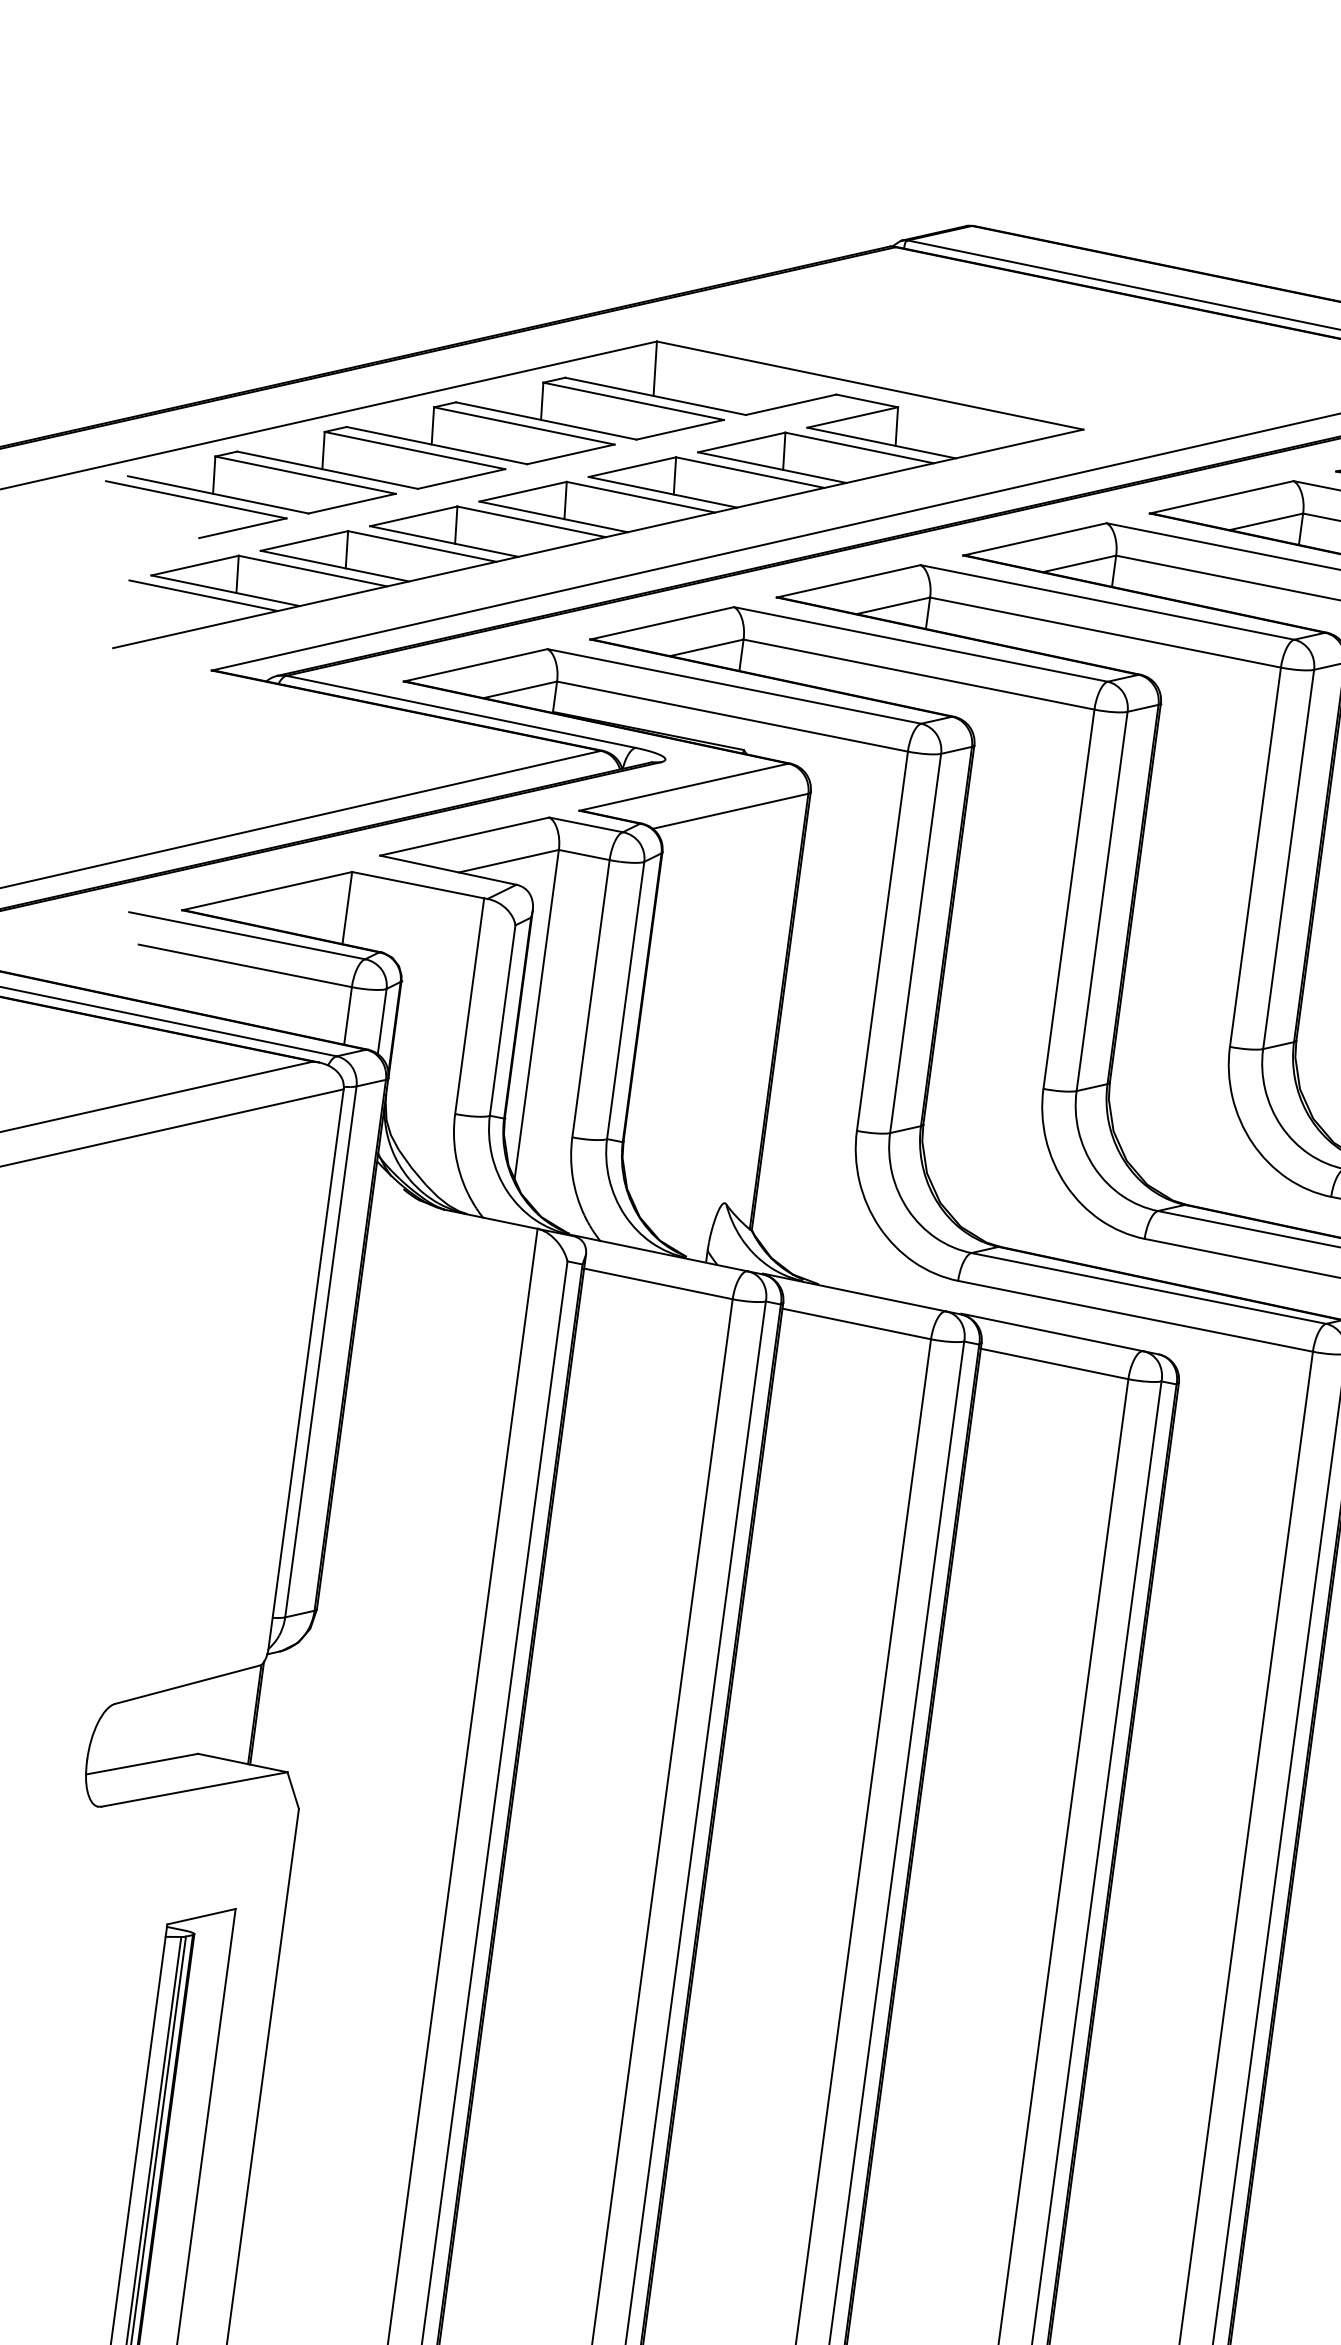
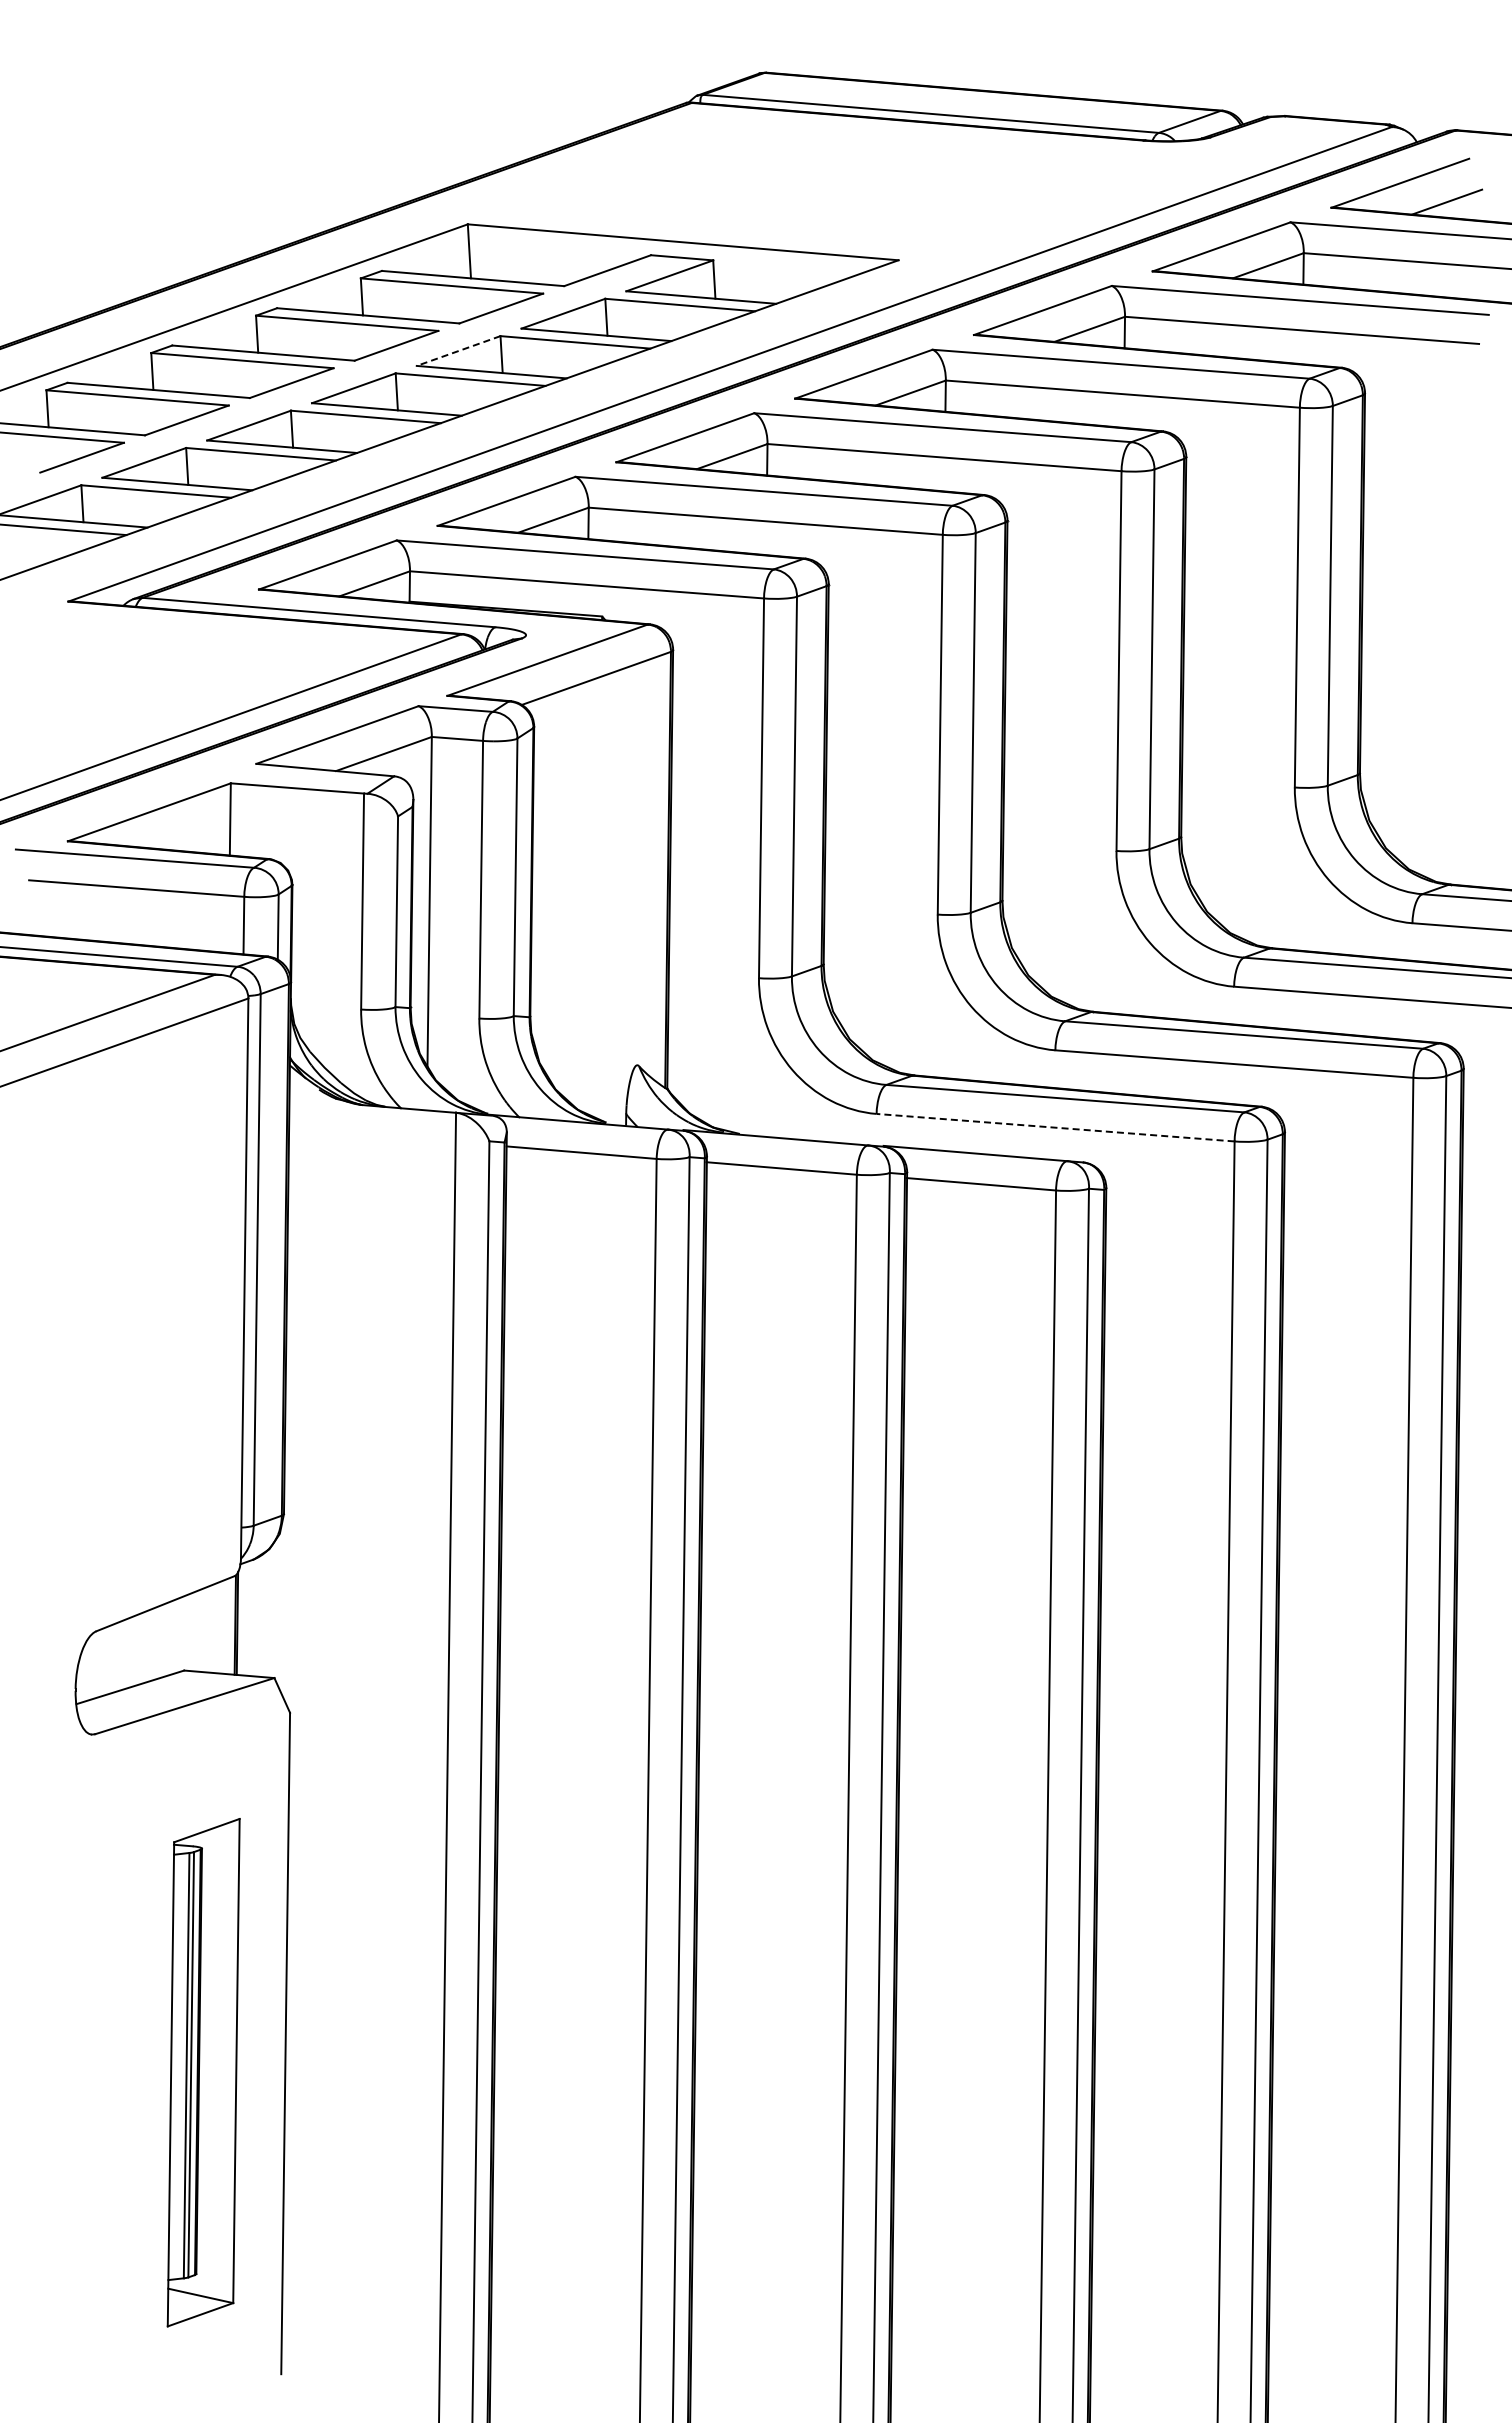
line: (632, 467) -> (458, 351), solid -> dashed
line: (1135, 1316) -> (1055, 1127), solid -> dashed

